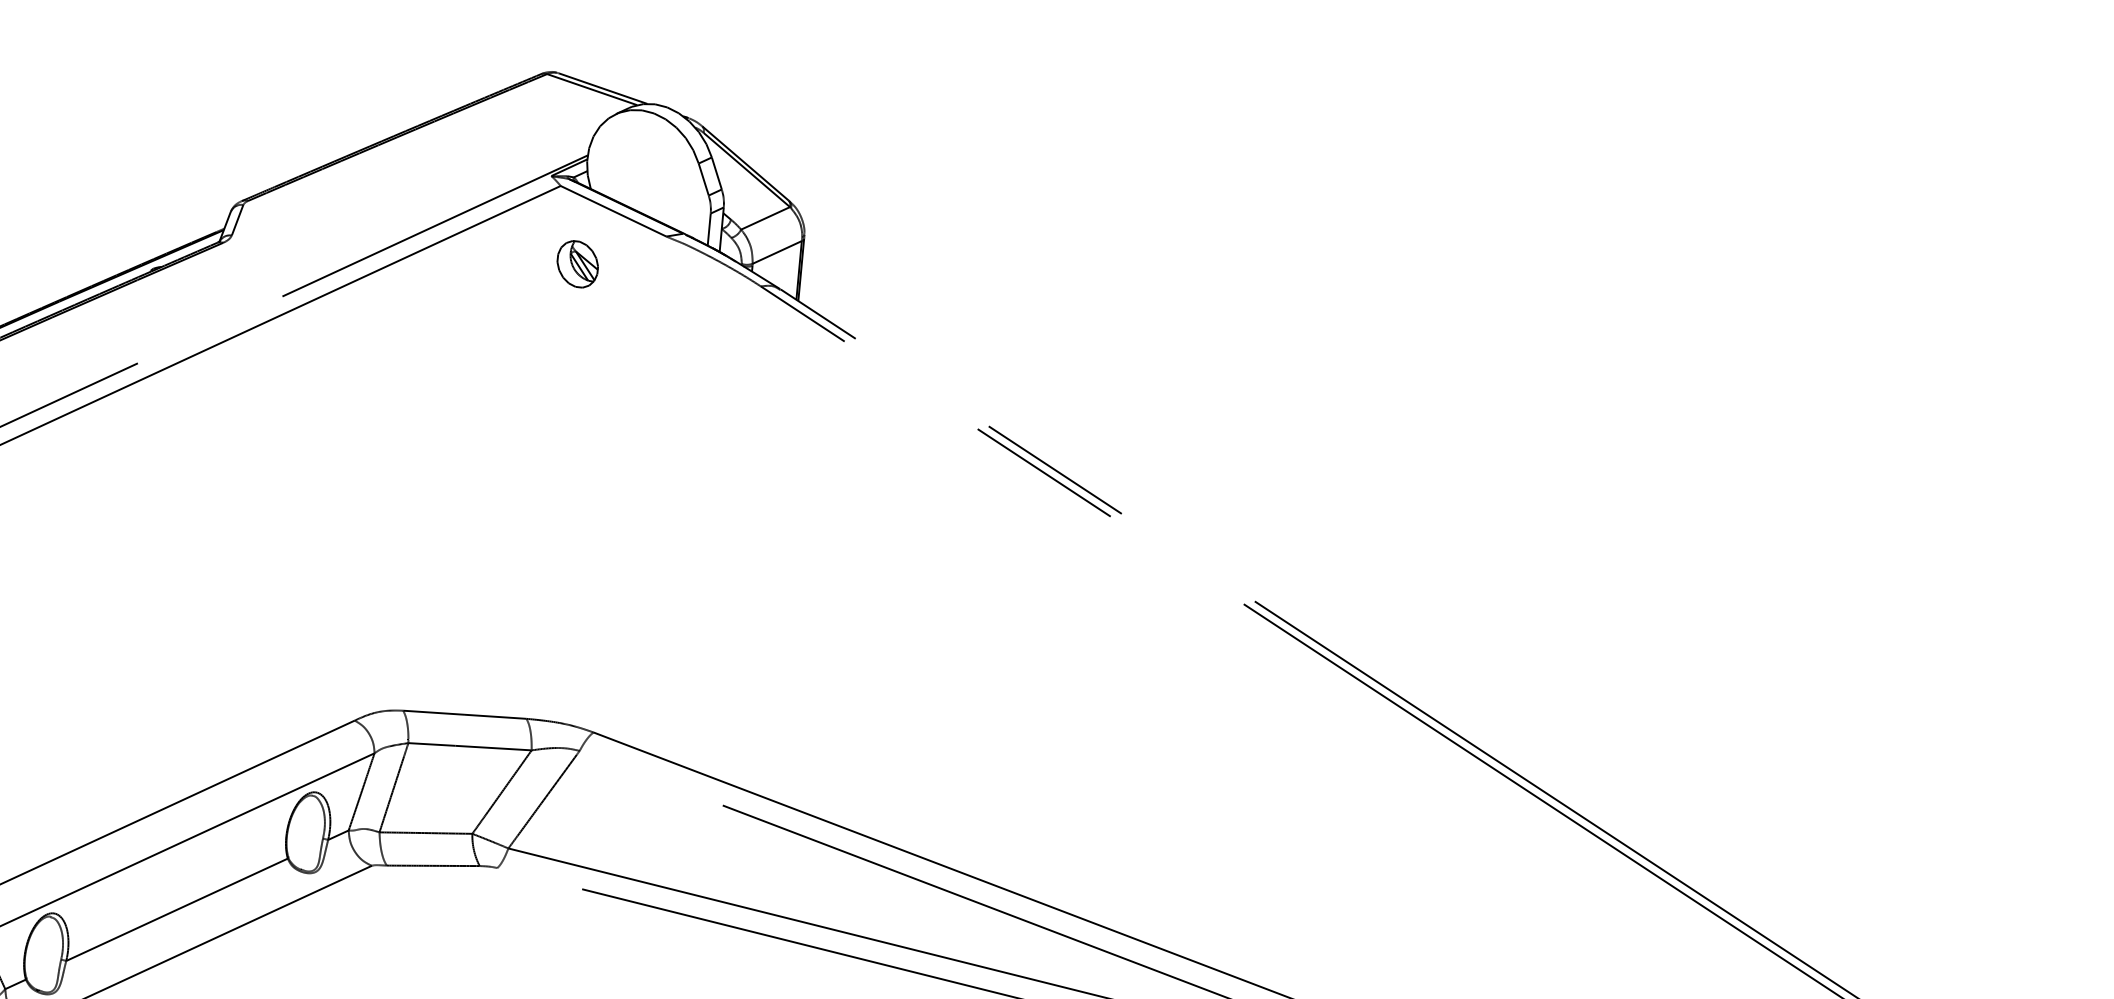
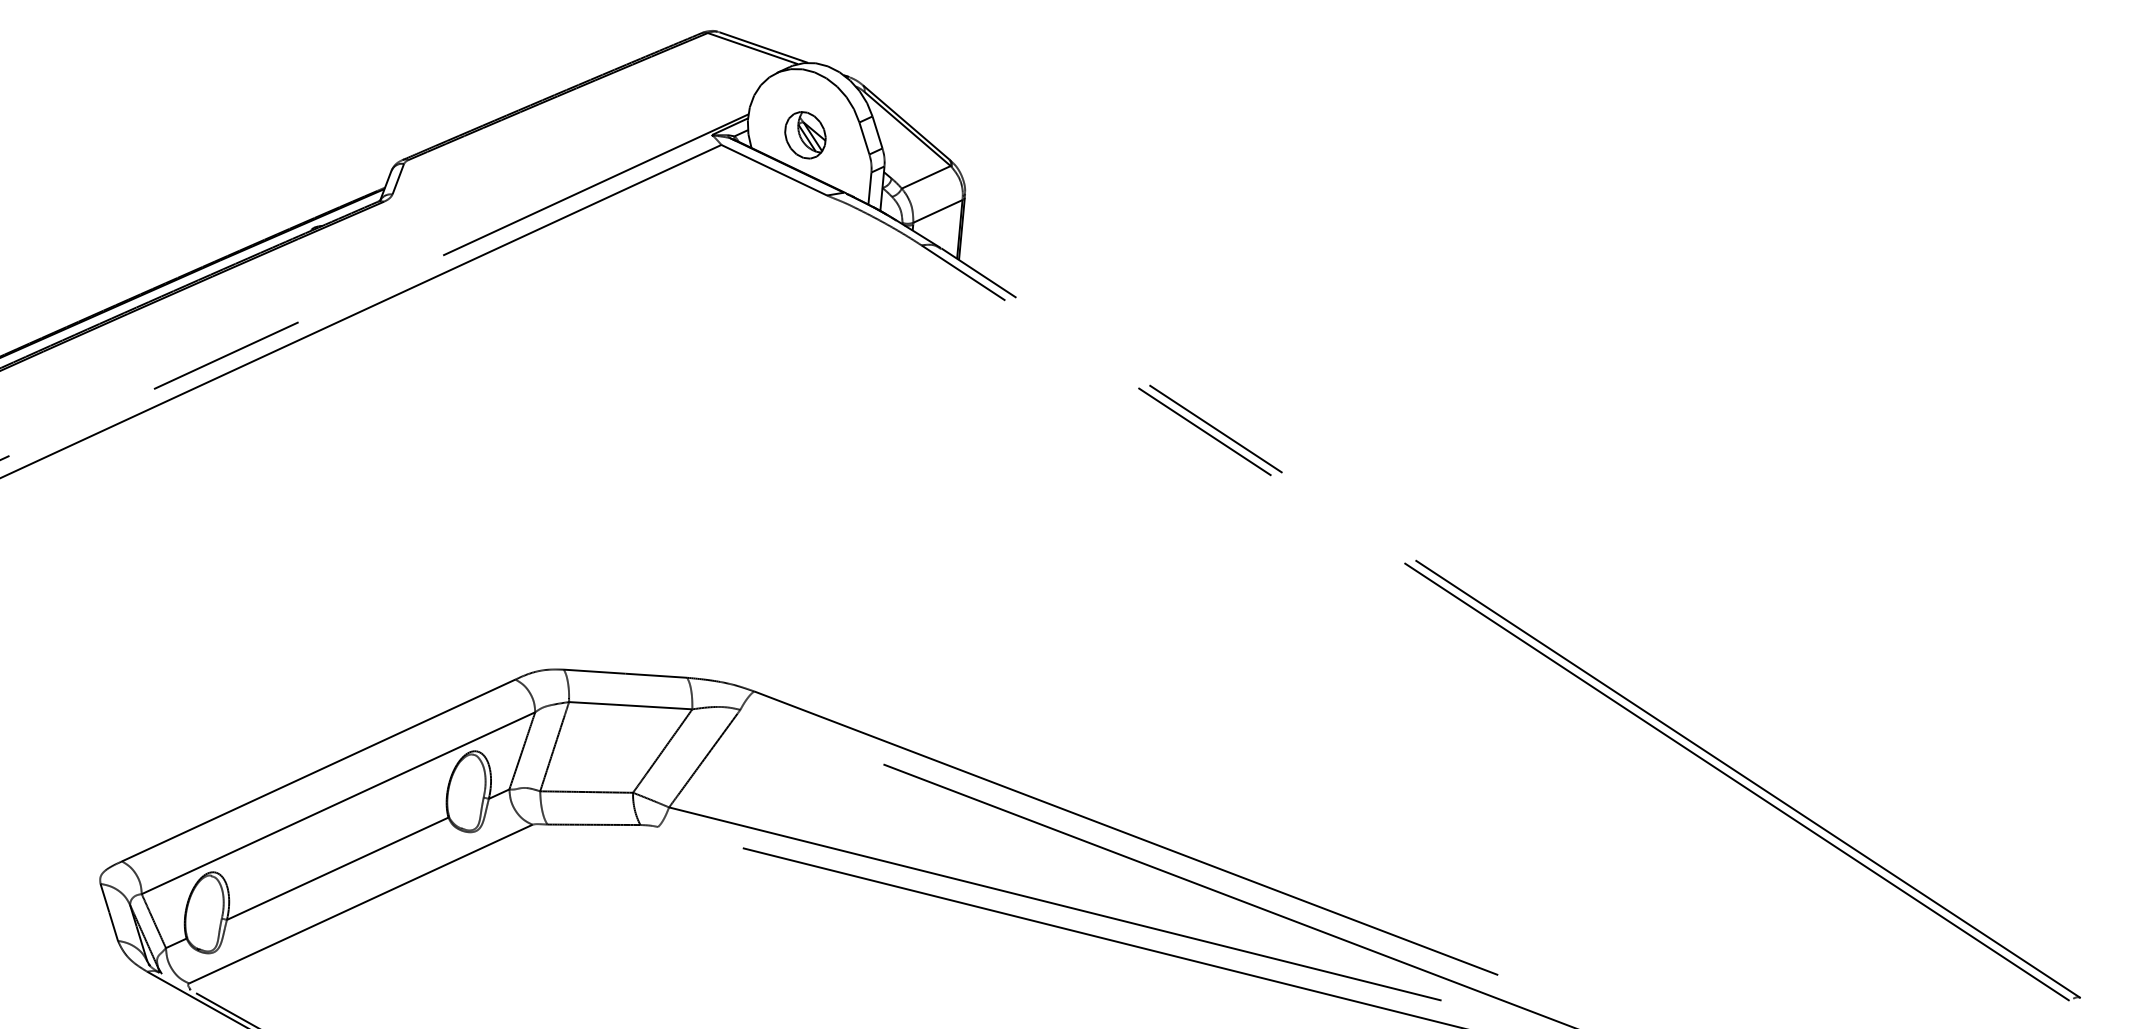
part: (577, 264) -> (805, 135), moved

